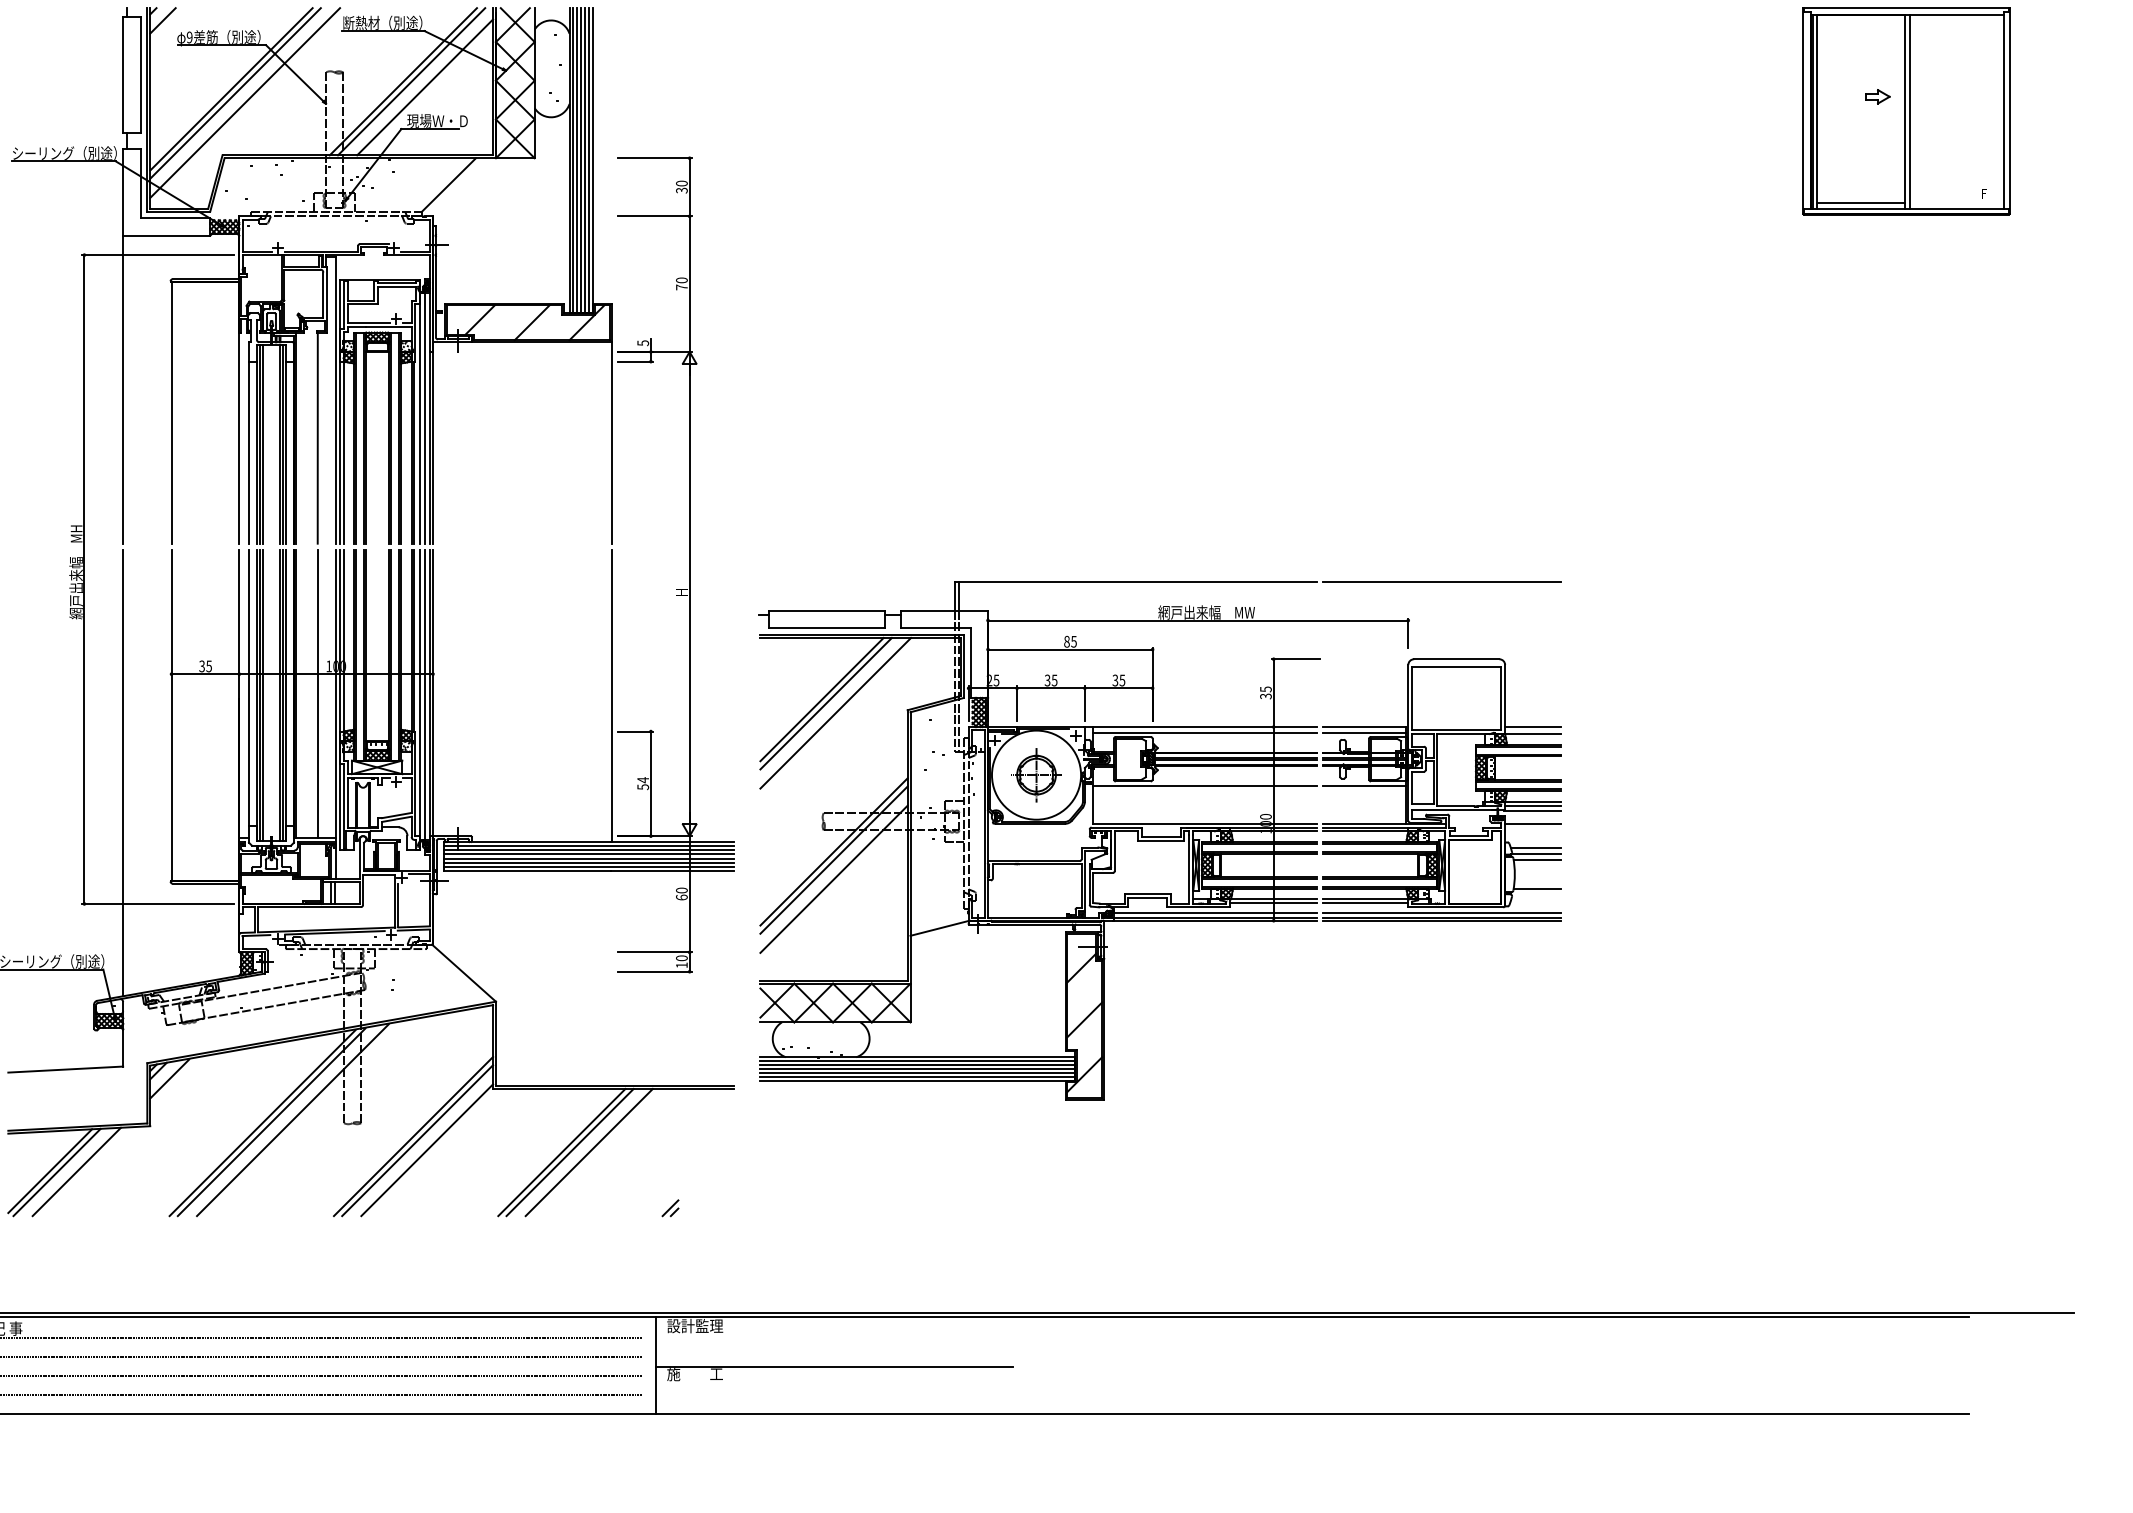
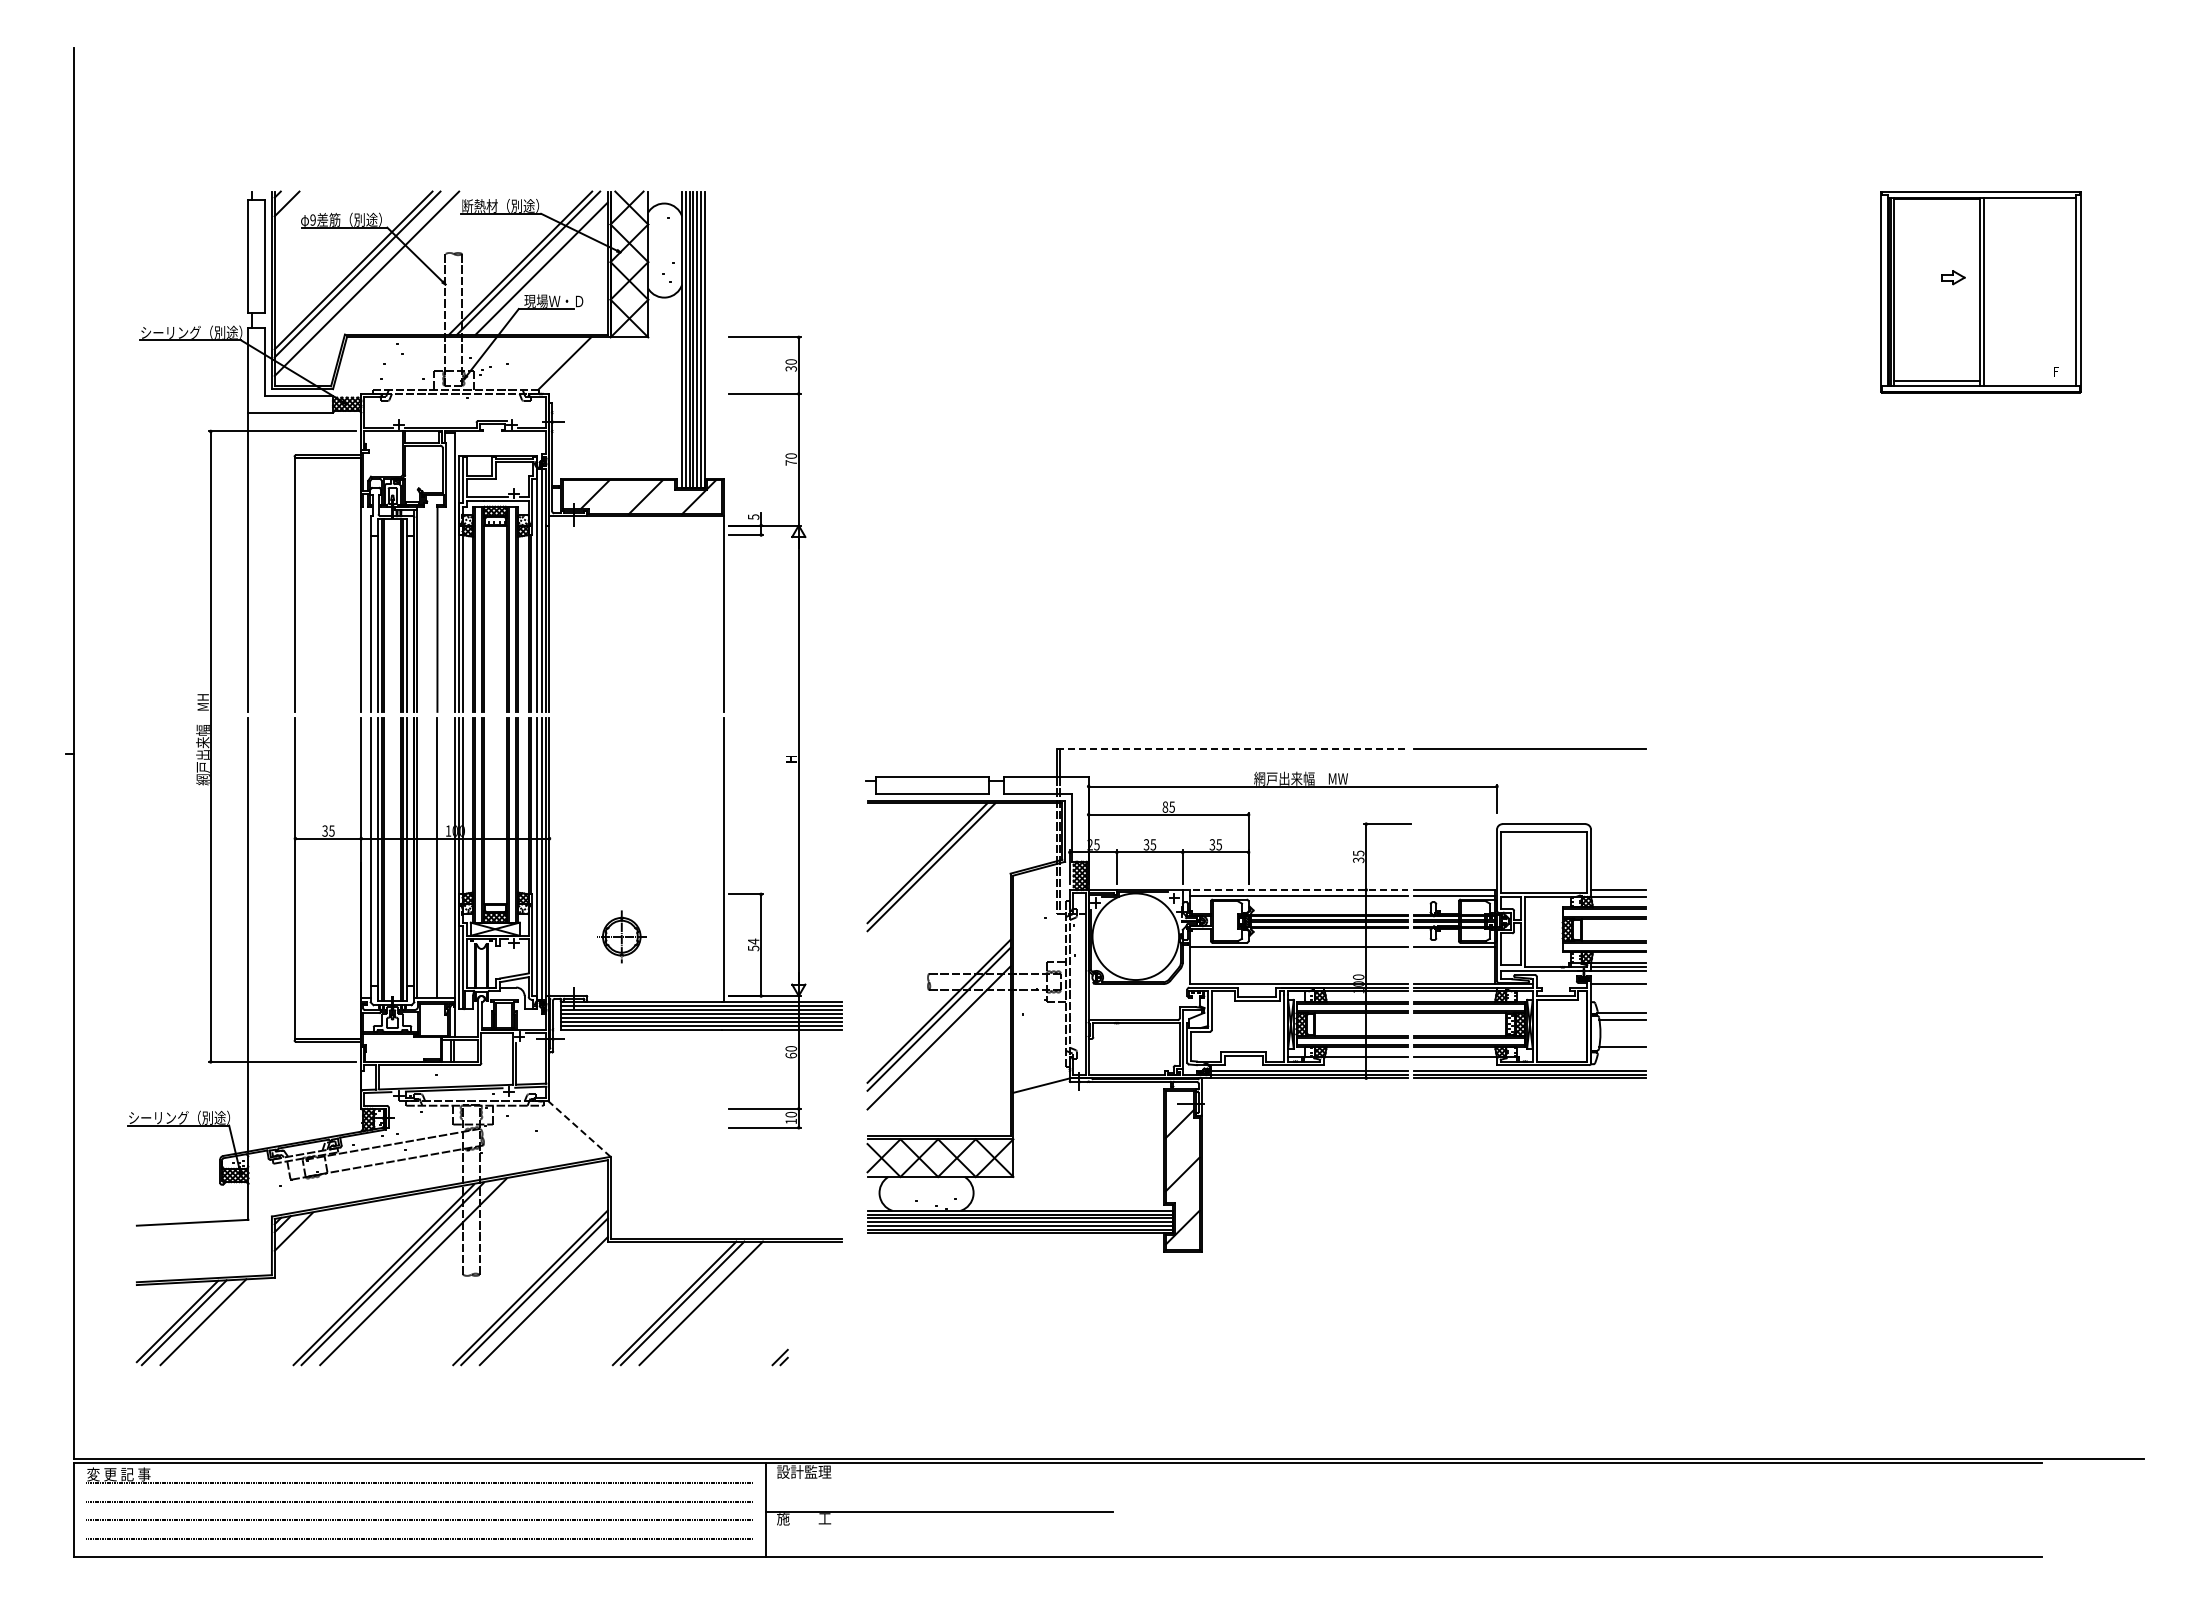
line: (1136, 581) -> (1232, 748), solid -> dashed
line: (835, 713) -> (940, 876), removed
line: (1200, 726) -> (1295, 889), solid -> dashed
part: (1036, 774) -> (621, 936), moved
line: (1535, 847) -> (1620, 1007), removed
line: (1272, 903) -> (1365, 1061), removed
line: (1364, 903) -> (1454, 1061), removed
line: (463, 973) -> (579, 1129), solid -> dashed

